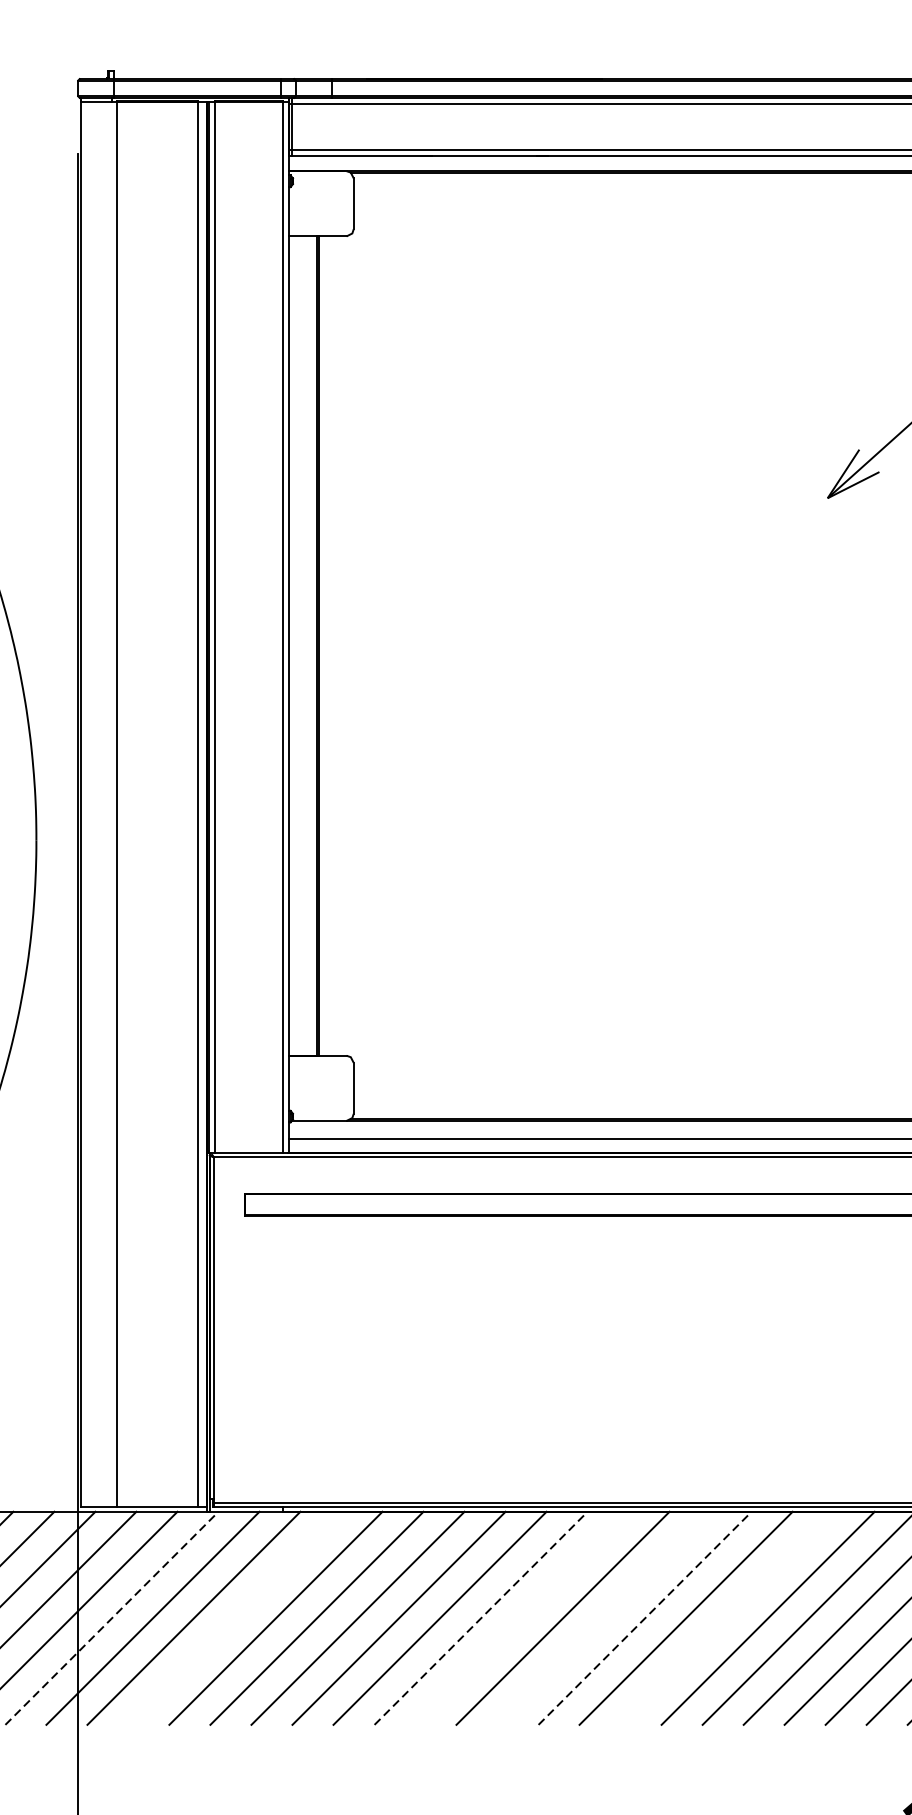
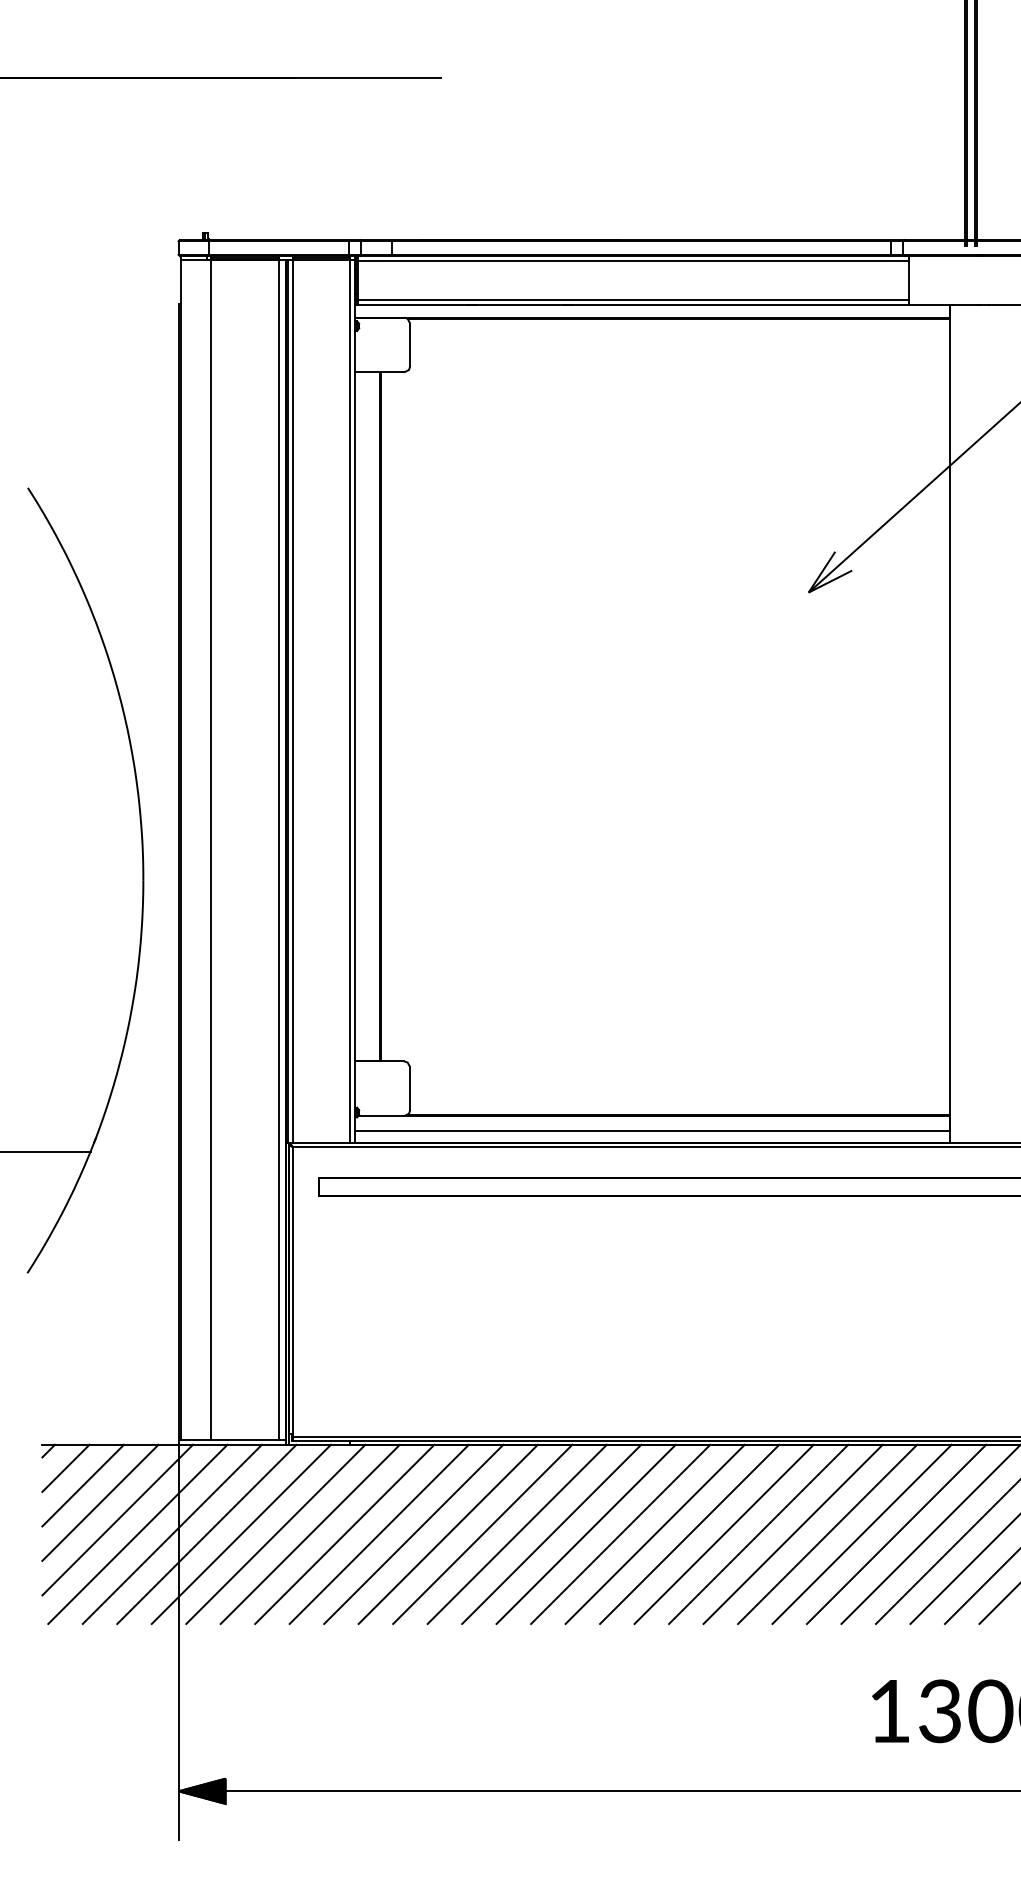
line: (234, 1617) -> (309, 1533), added
line: (521, 1617) -> (551, 1533), added
line: (603, 1617) -> (620, 1533), added
line: (726, 1617) -> (723, 1533), added
line: (111, 1618) -> (206, 1534), dashed -> solid
line: (481, 1618) -> (517, 1534), dashed -> solid
line: (645, 1618) -> (655, 1534), dashed -> solid

